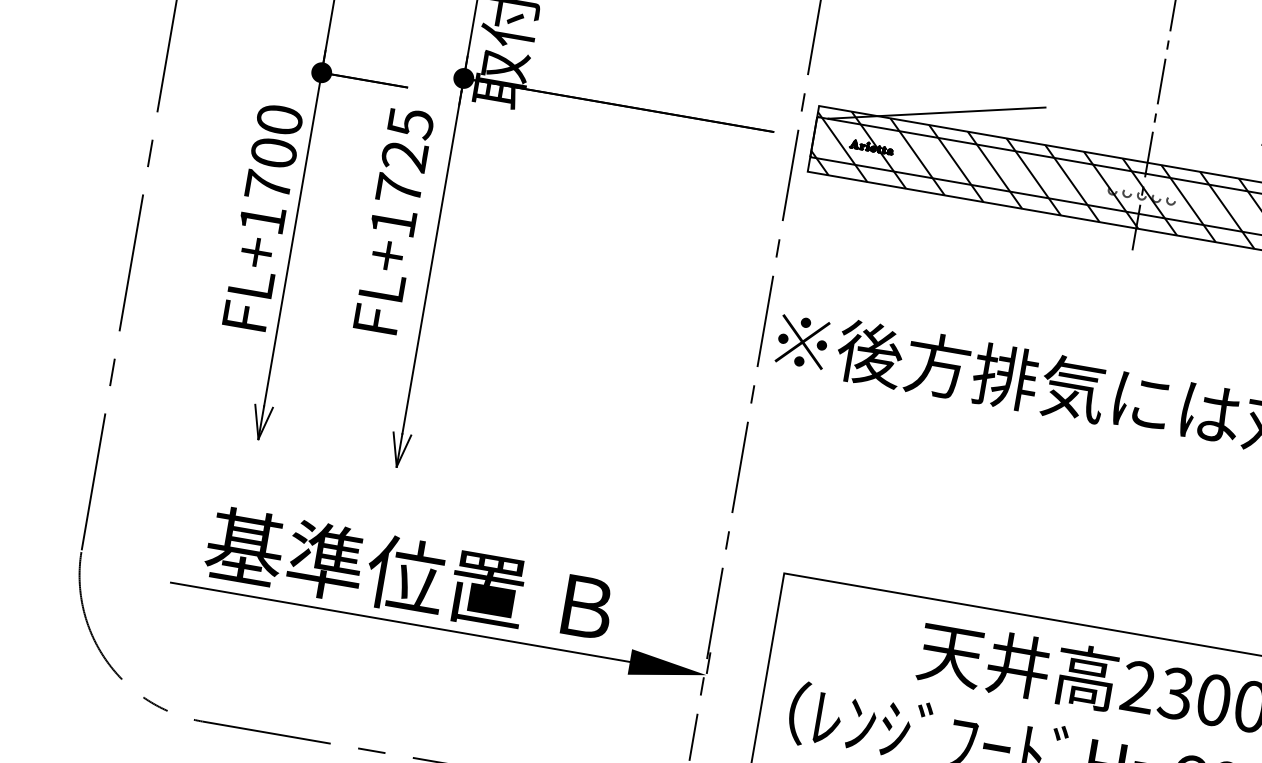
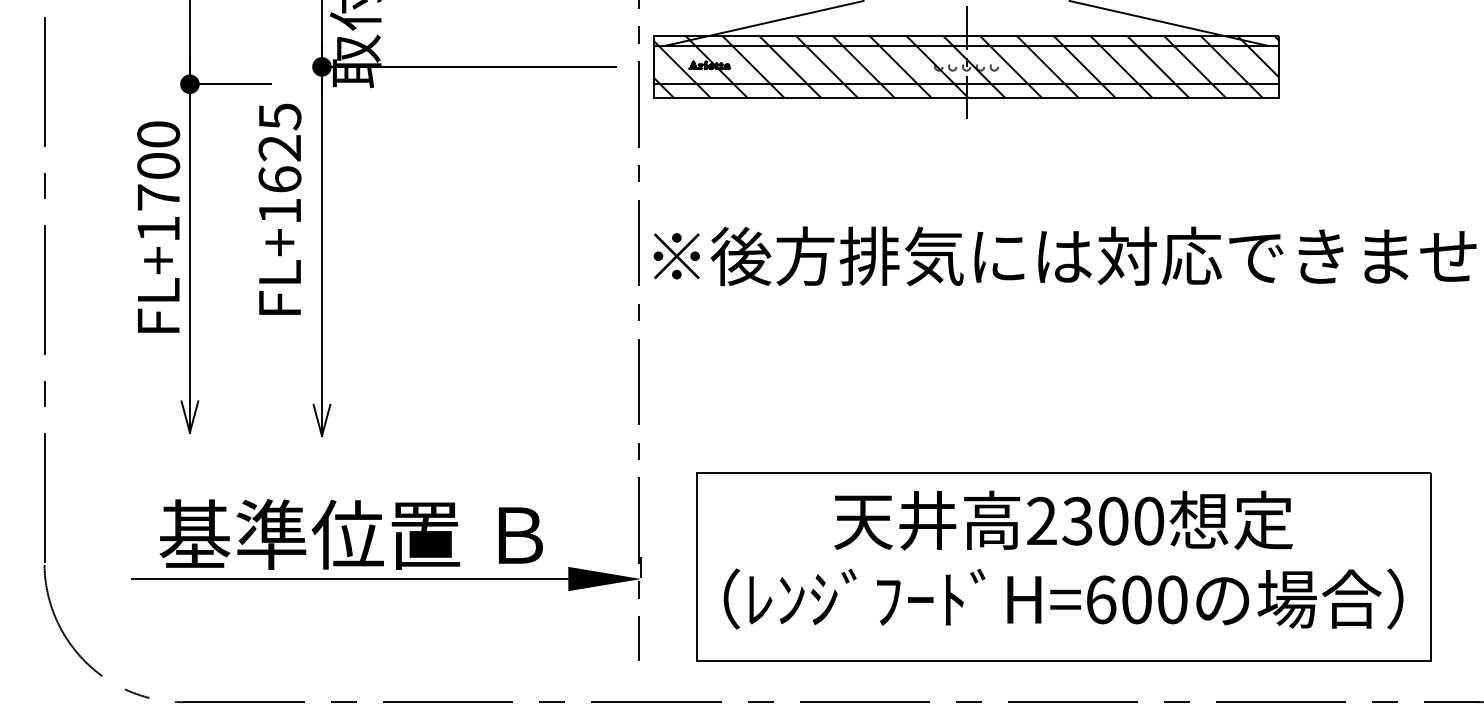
text: (398, 189) -> (279, 179), FL+1725 -> FL+1625

